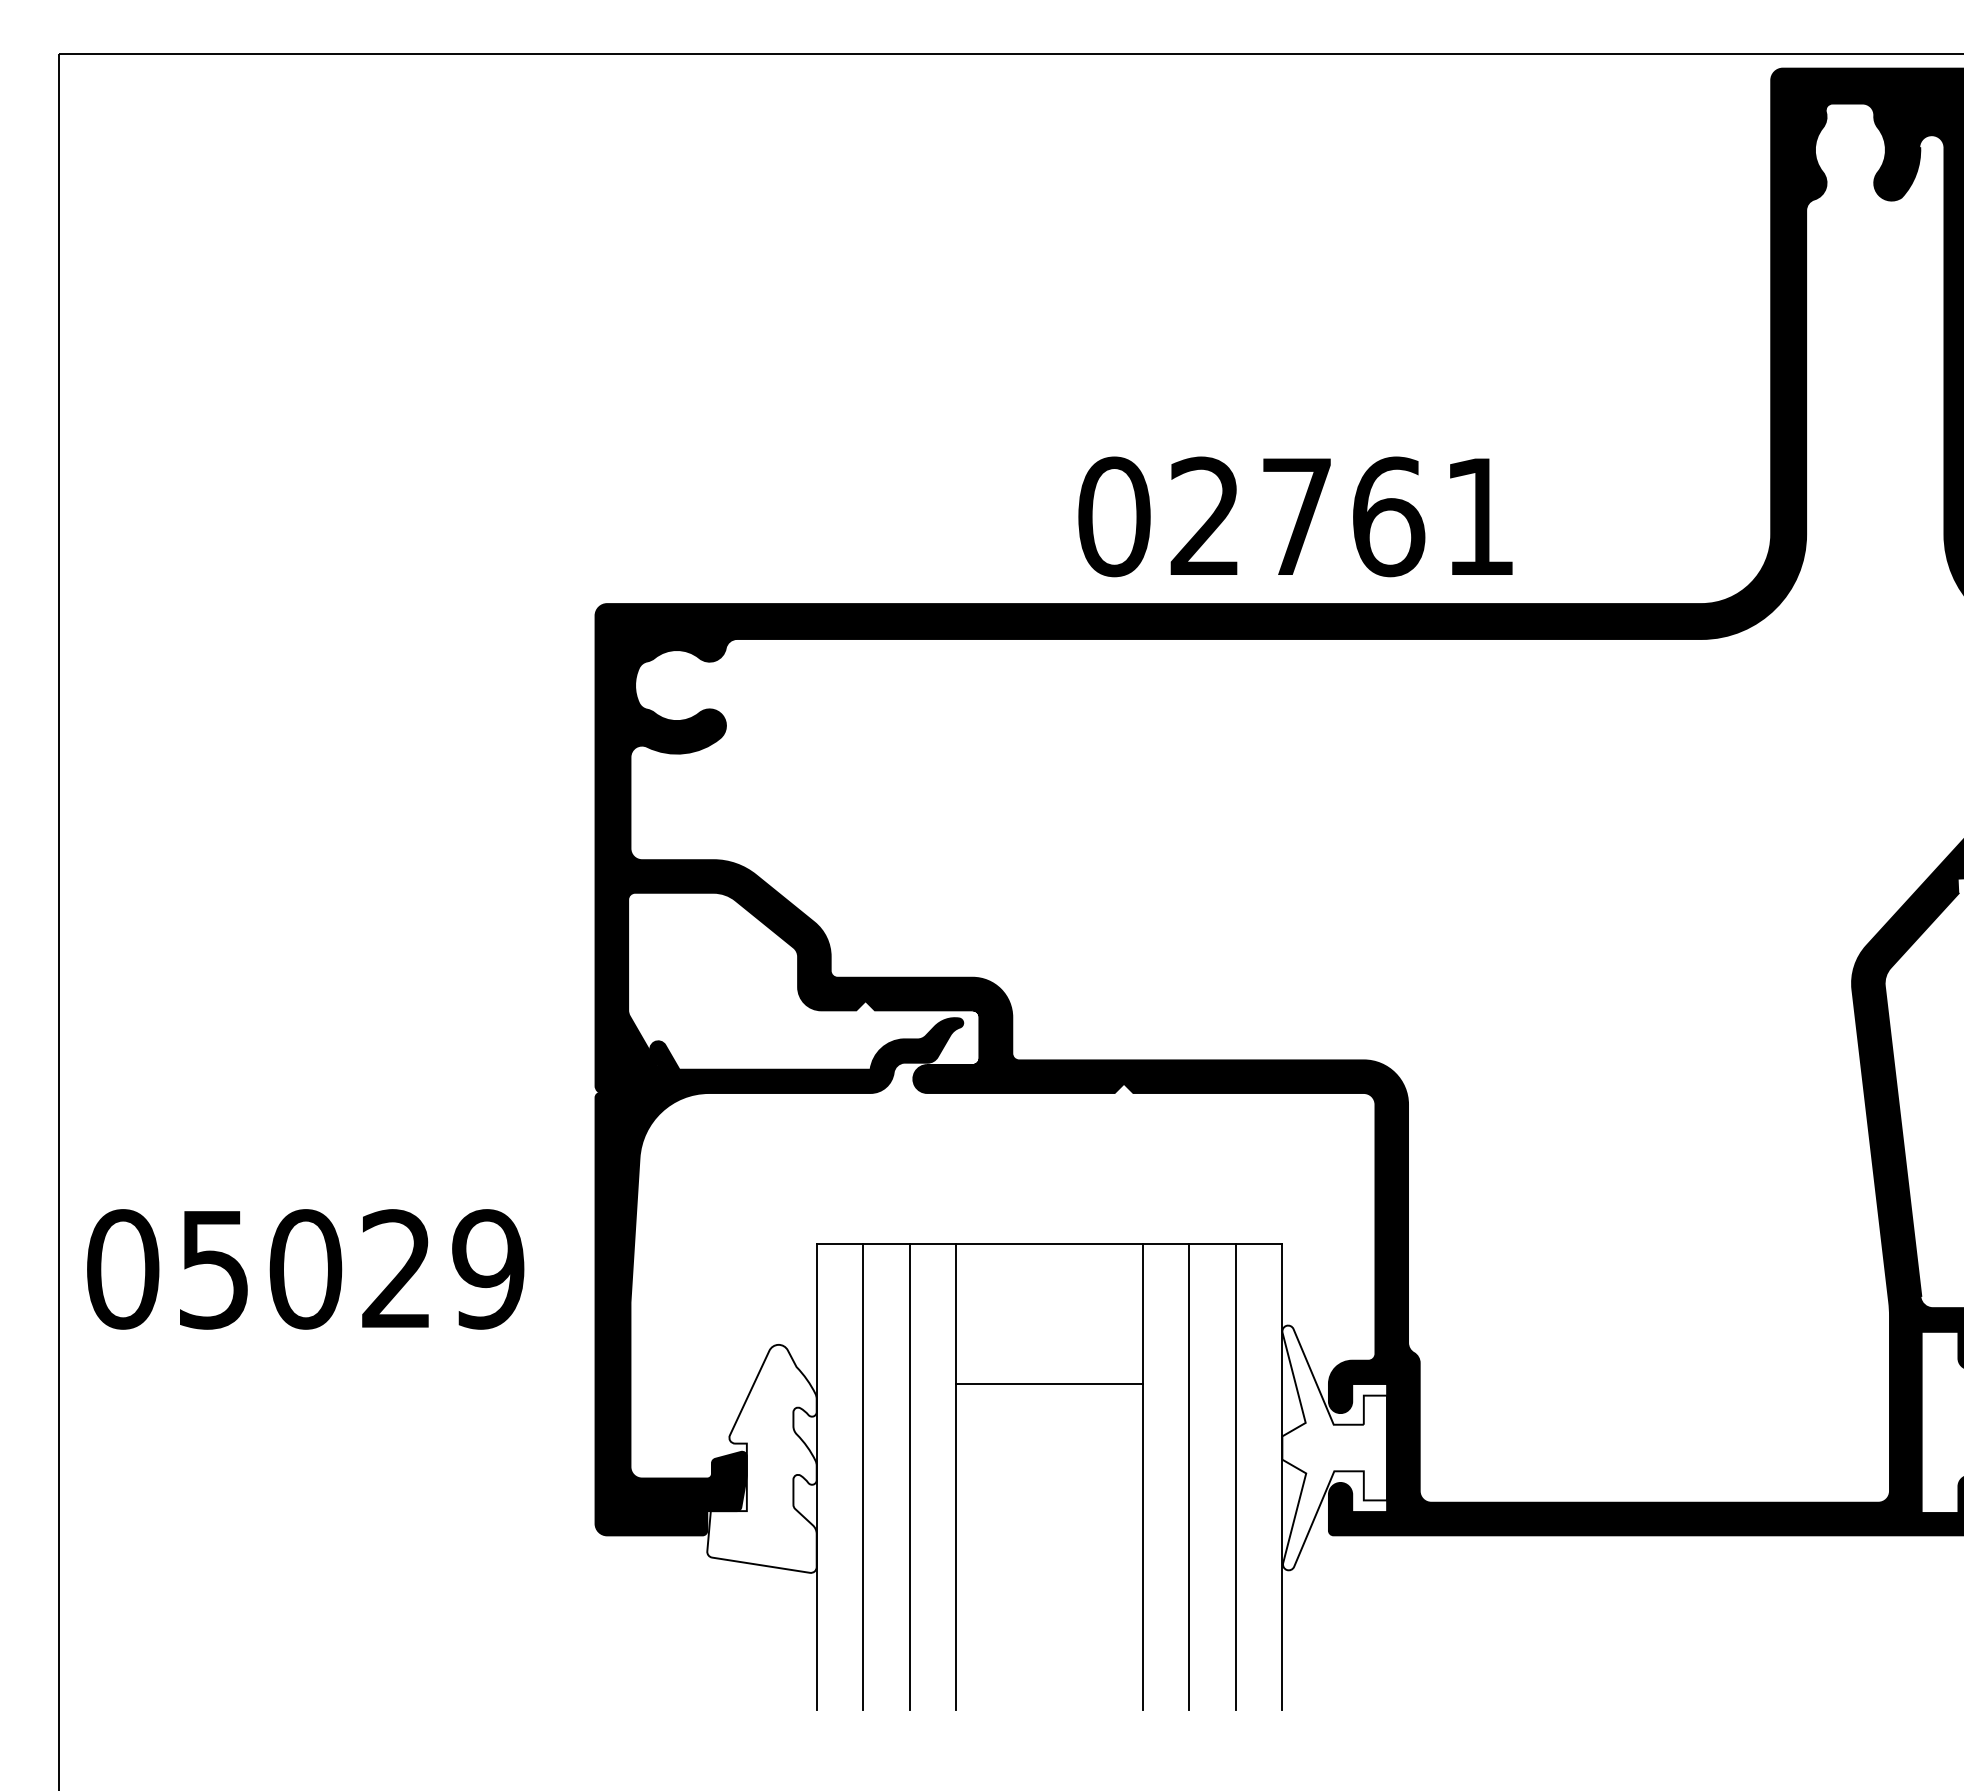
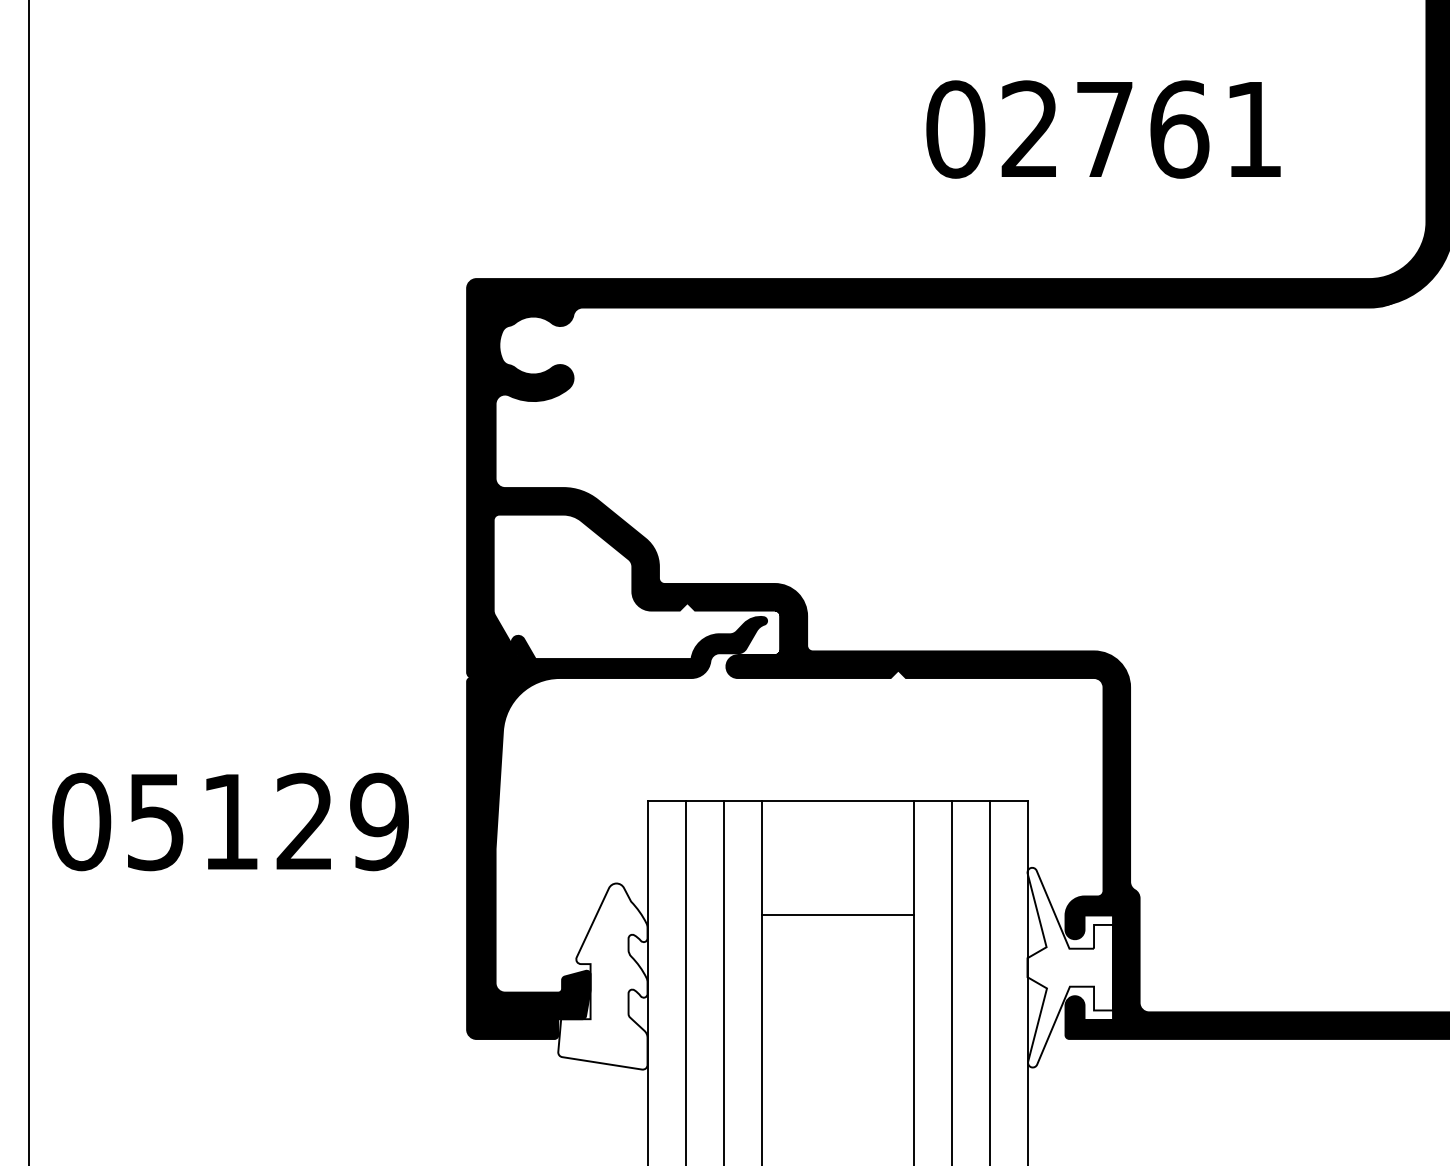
text: (1295, 516) -> (1103, 129), moved
text: (305, 1269) -> (230, 822), 05029 -> 05129

